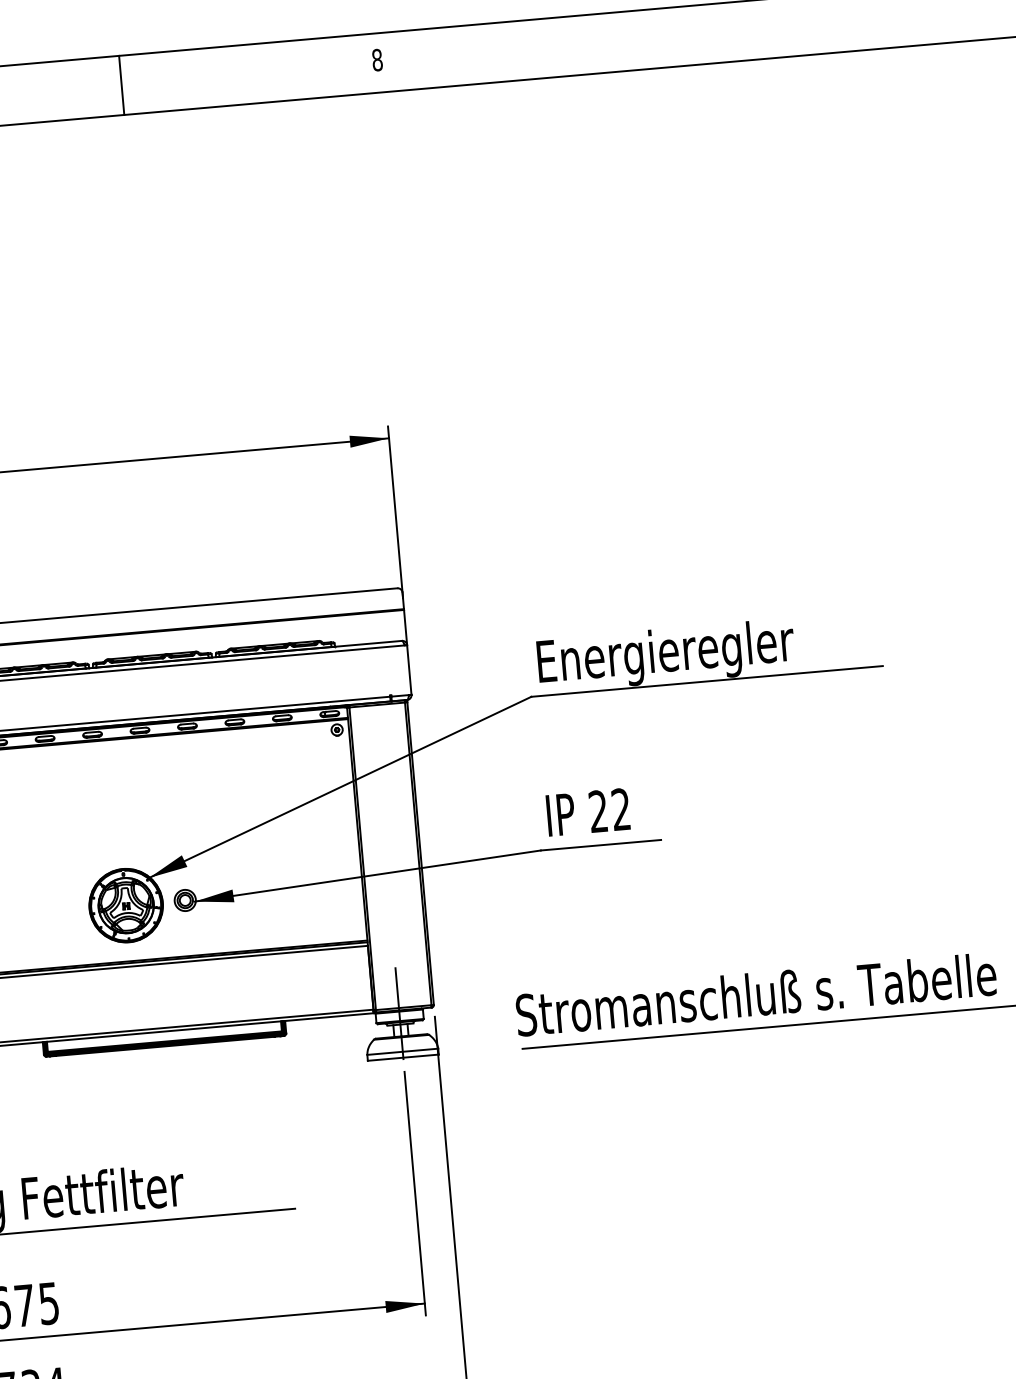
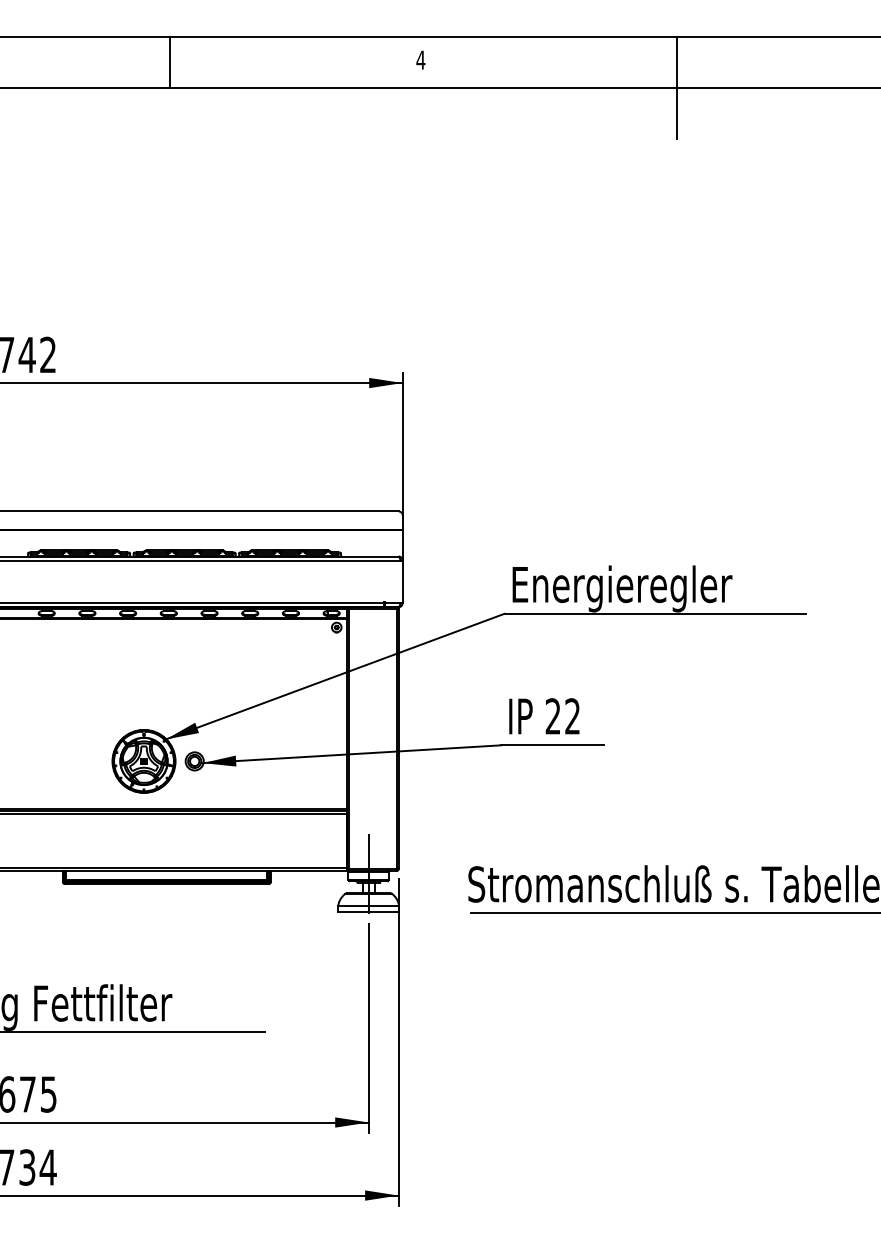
text: (376, 59) -> (420, 59), 8 -> 4
line: (679, 65) -> (677, 87), added
line: (121, 85) -> (170, 62), moved

